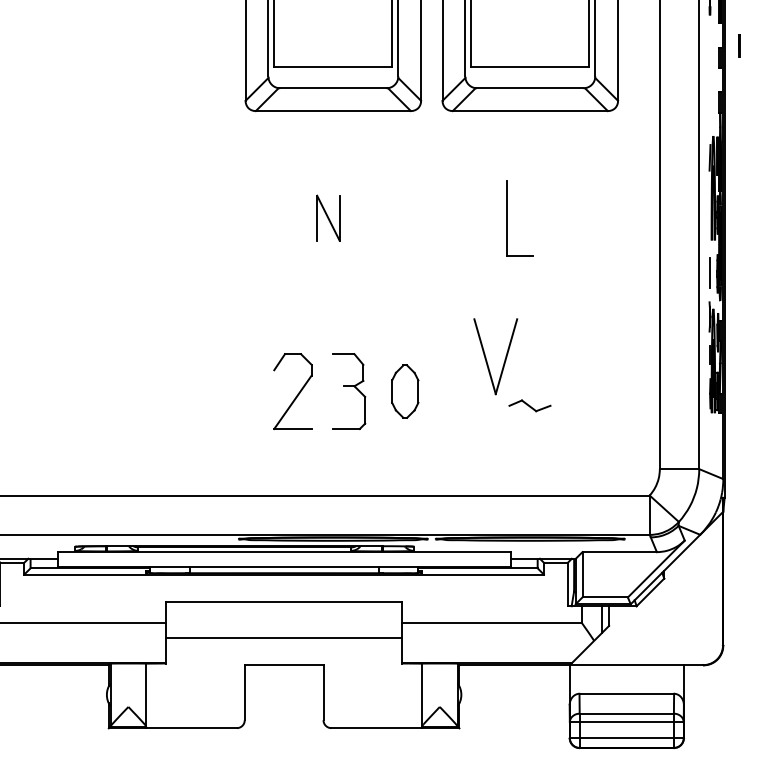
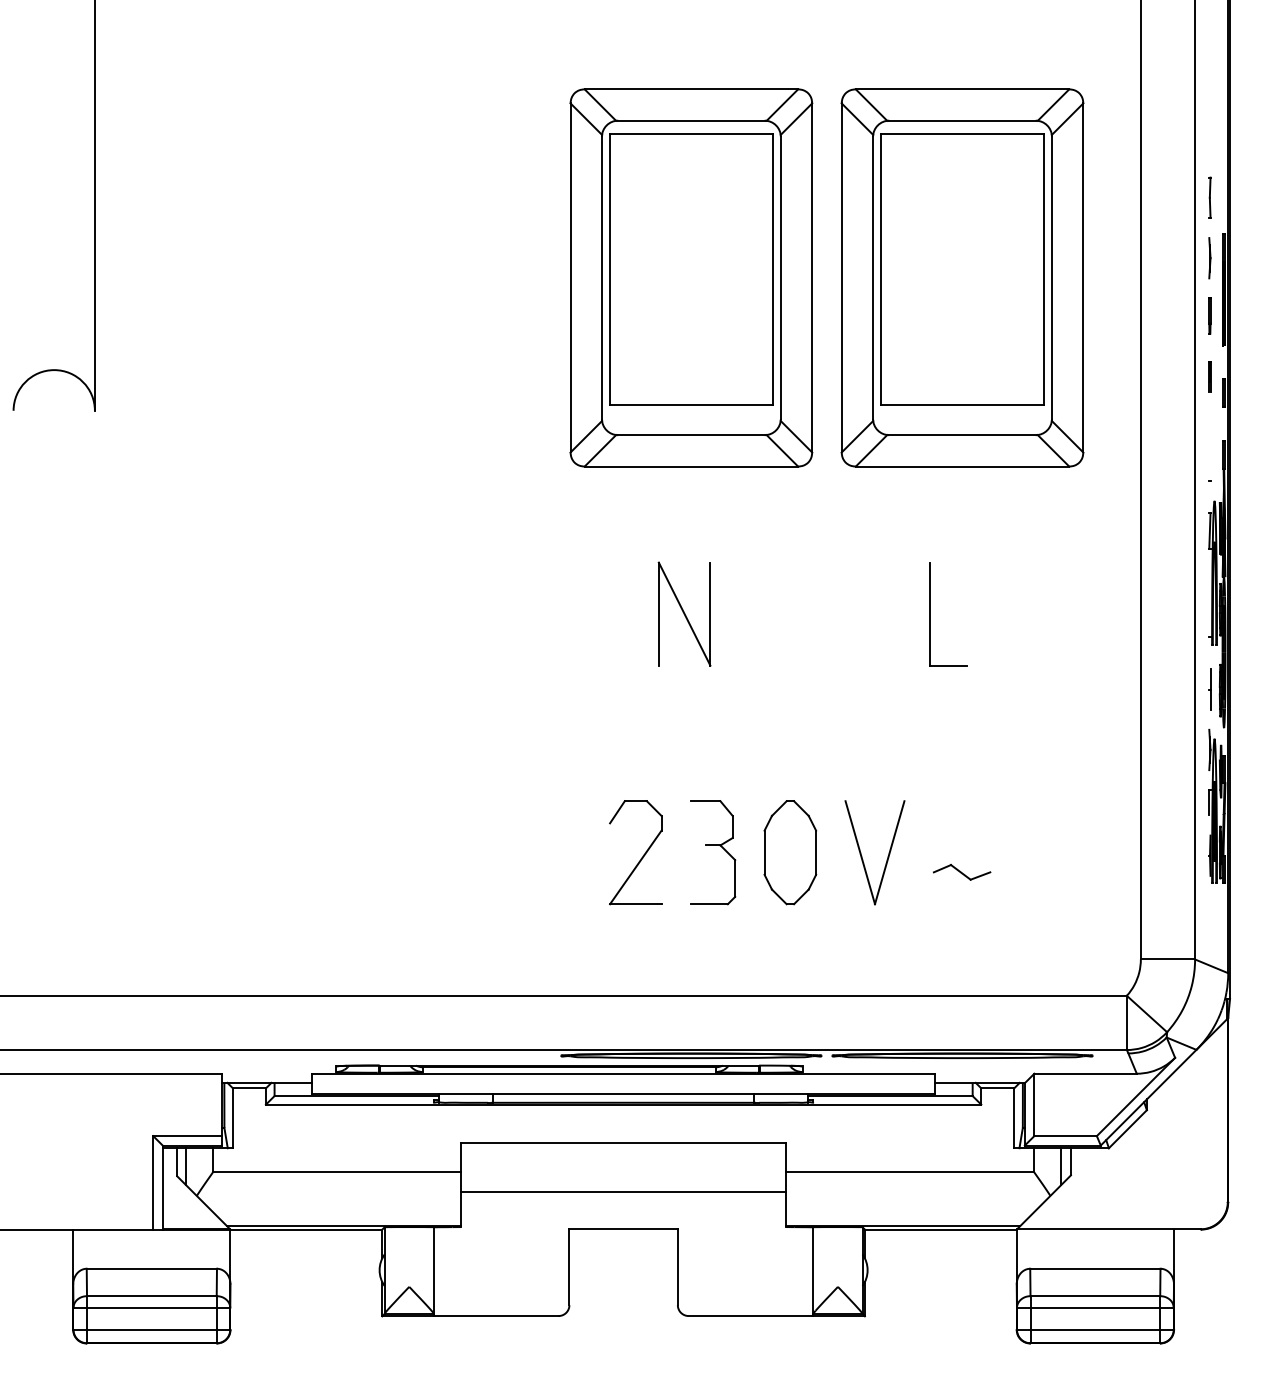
line: (738, 45) -> (1209, 376), moved
part: (328, 217) -> (684, 613), size x1.67
part: (486, 359) -> (862, 856), moved
part: (405, 391) -> (790, 852), size x1.43

